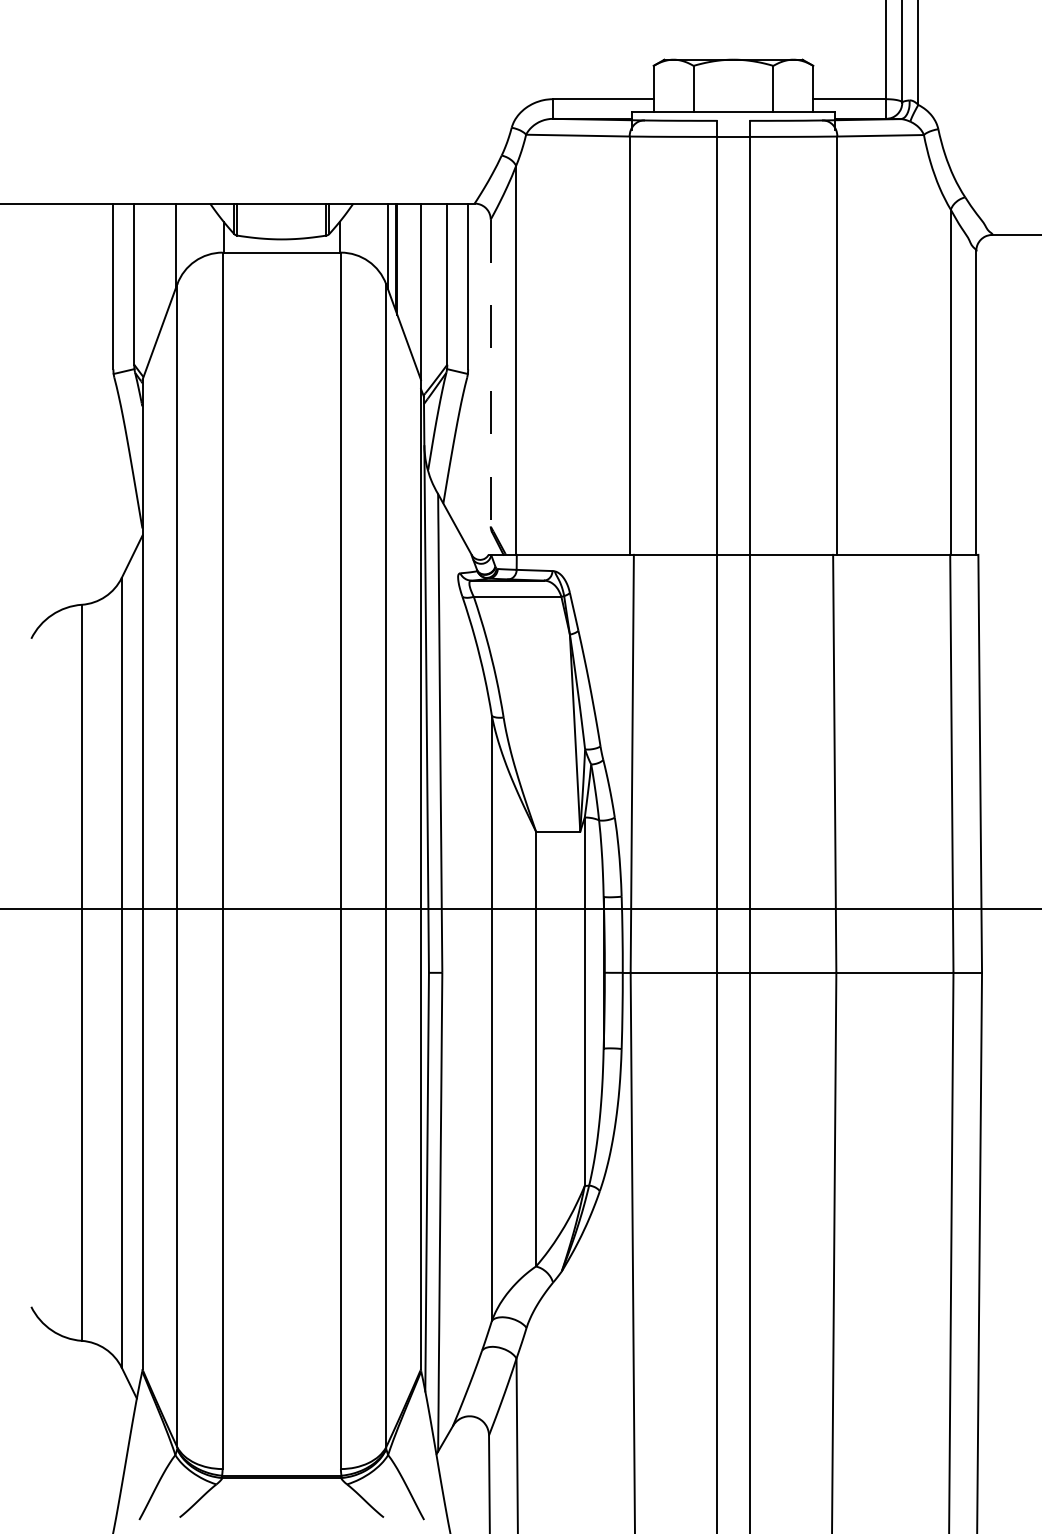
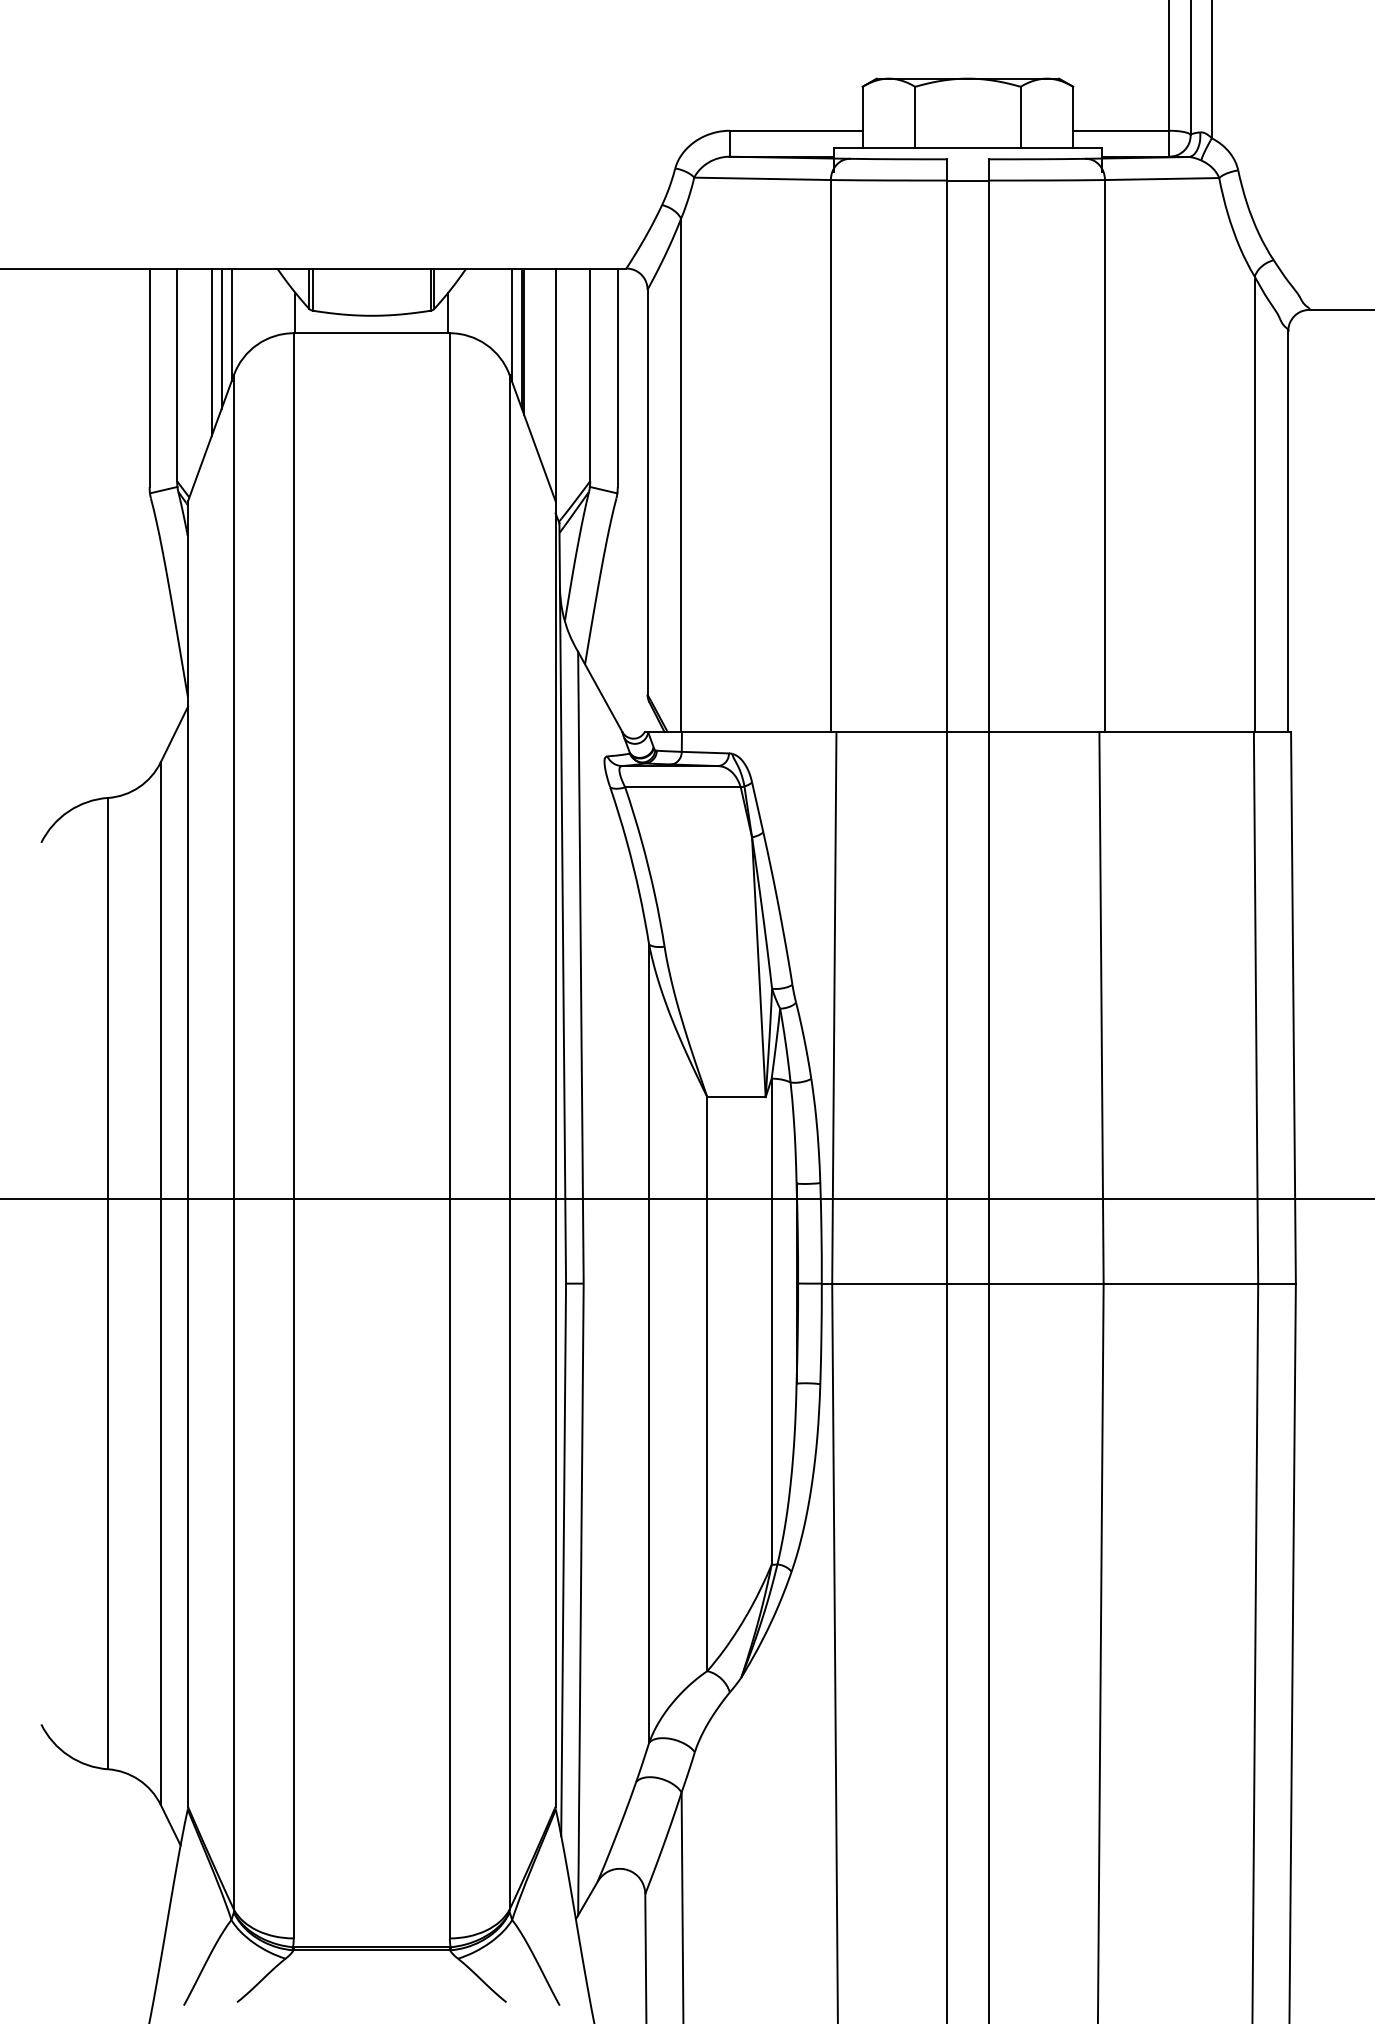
line: (167, 256) -> (221, 338), added
line: (160, 267) -> (211, 352), added
line: (490, 373) -> (647, 492), dashed -> solid

